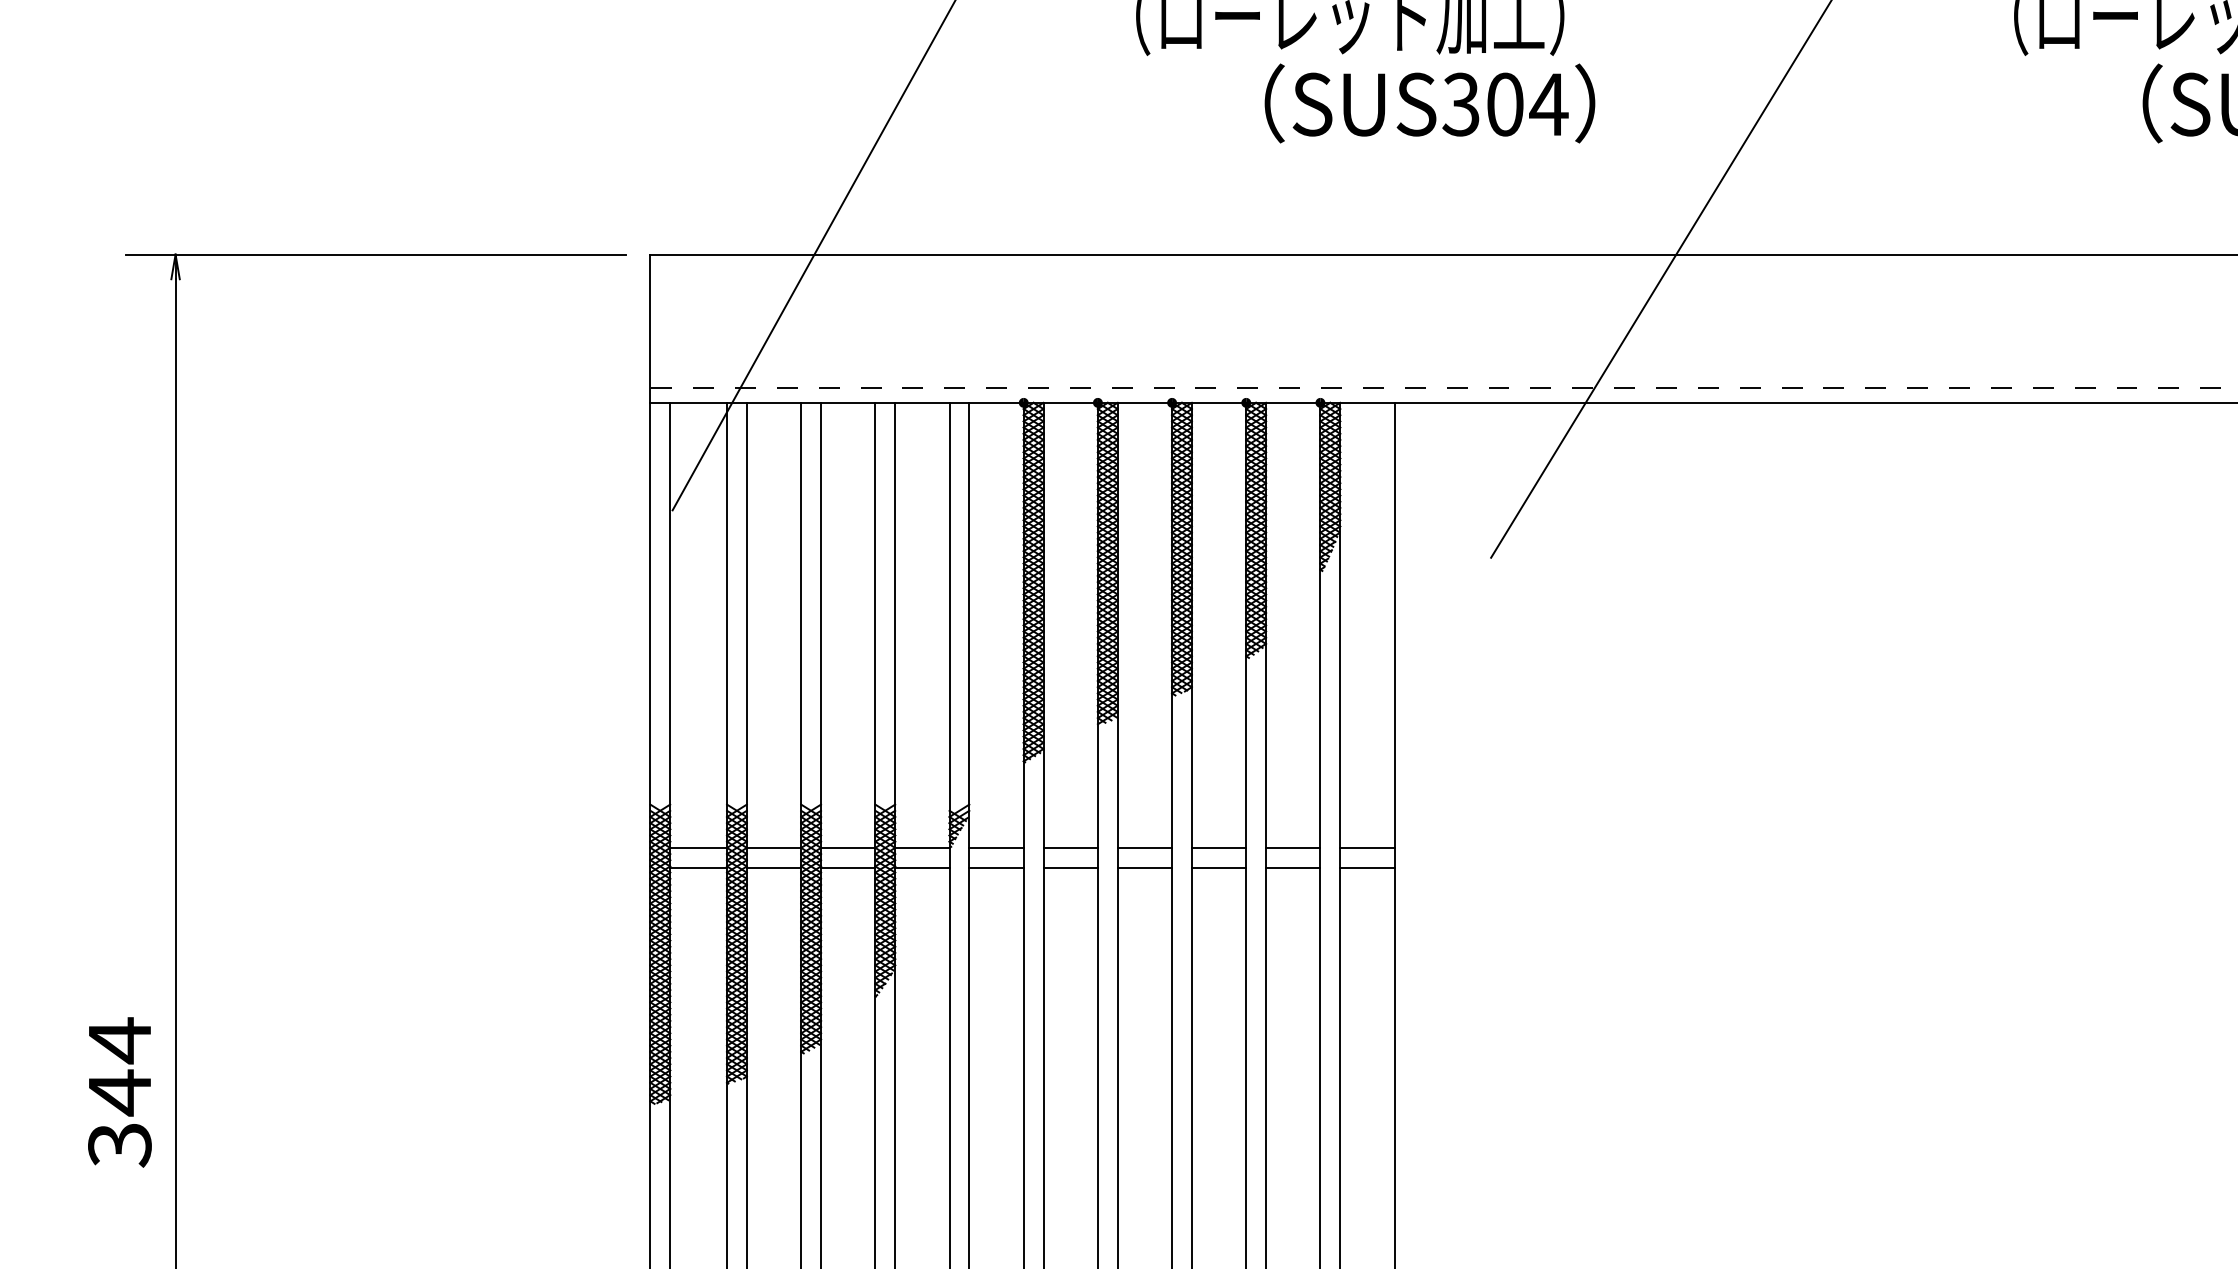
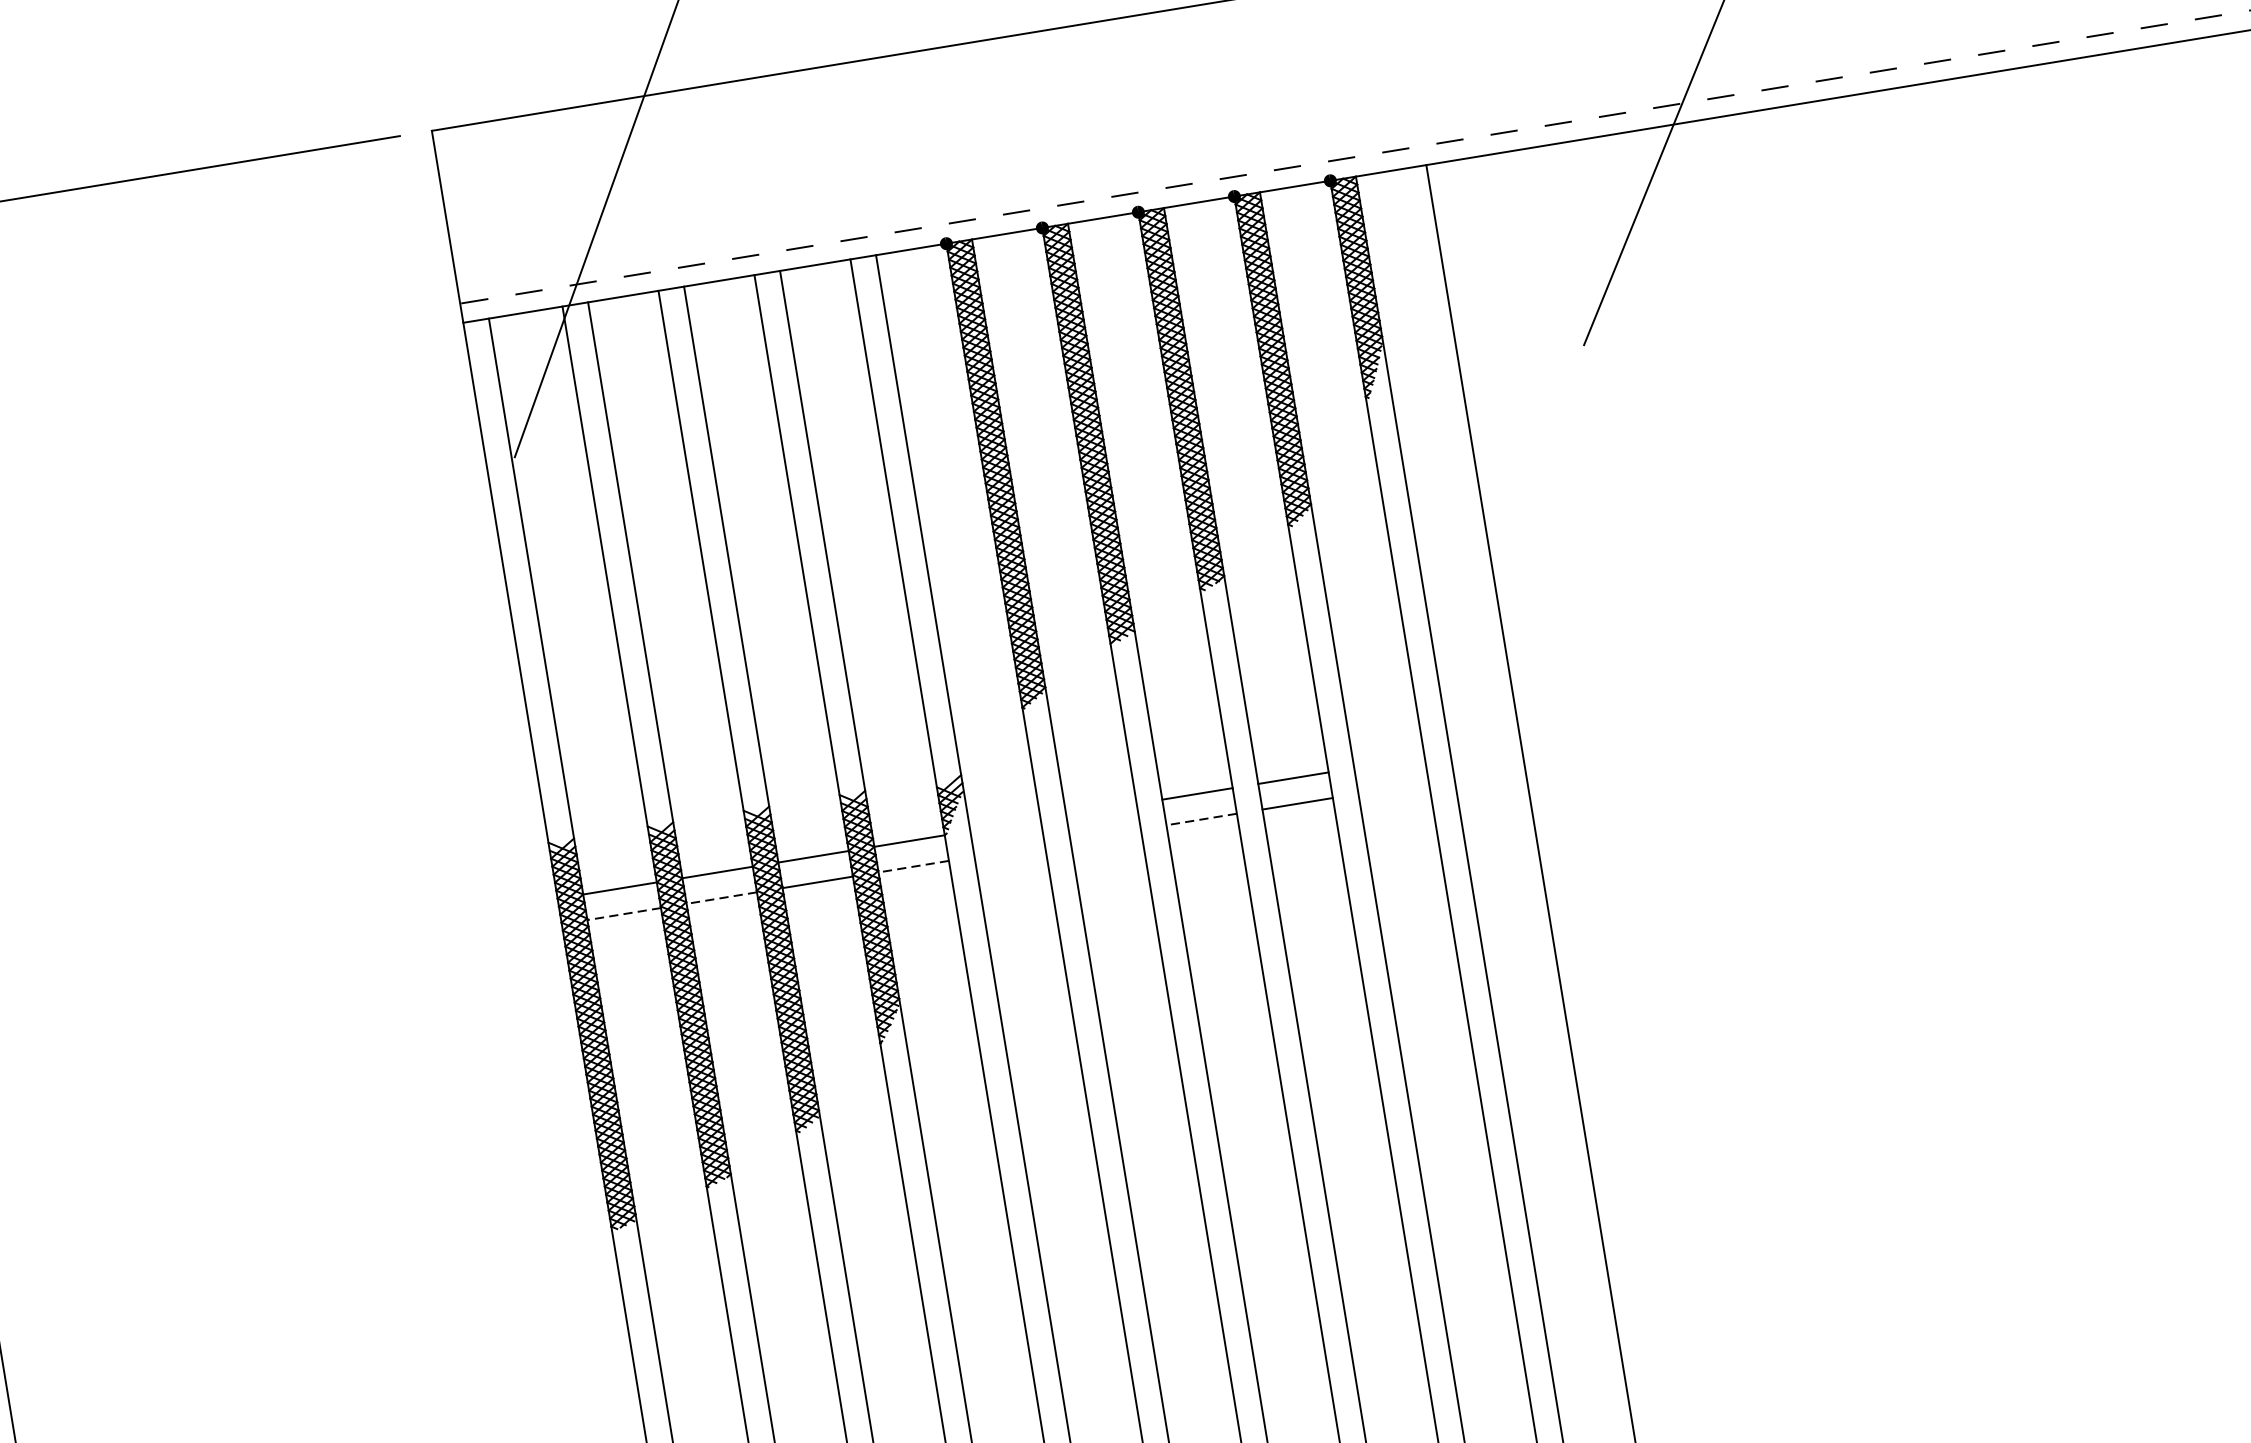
line: (996, 847) -> (1005, 824), removed
line: (1070, 847) -> (1101, 809), removed
line: (1293, 847) -> (1389, 761), removed
line: (1367, 847) -> (1485, 746), removed
line: (698, 867) -> (624, 913), solid -> dashed
line: (773, 867) -> (721, 897), solid -> dashed
line: (921, 867) -> (912, 866), solid -> dashed
line: (996, 867) -> (1009, 850), removed
line: (1070, 867) -> (1105, 835), removed
line: (1144, 867) -> (1201, 819), solid -> dashed
line: (1293, 867) -> (1393, 787), removed
line: (1367, 867) -> (1489, 772), removed

